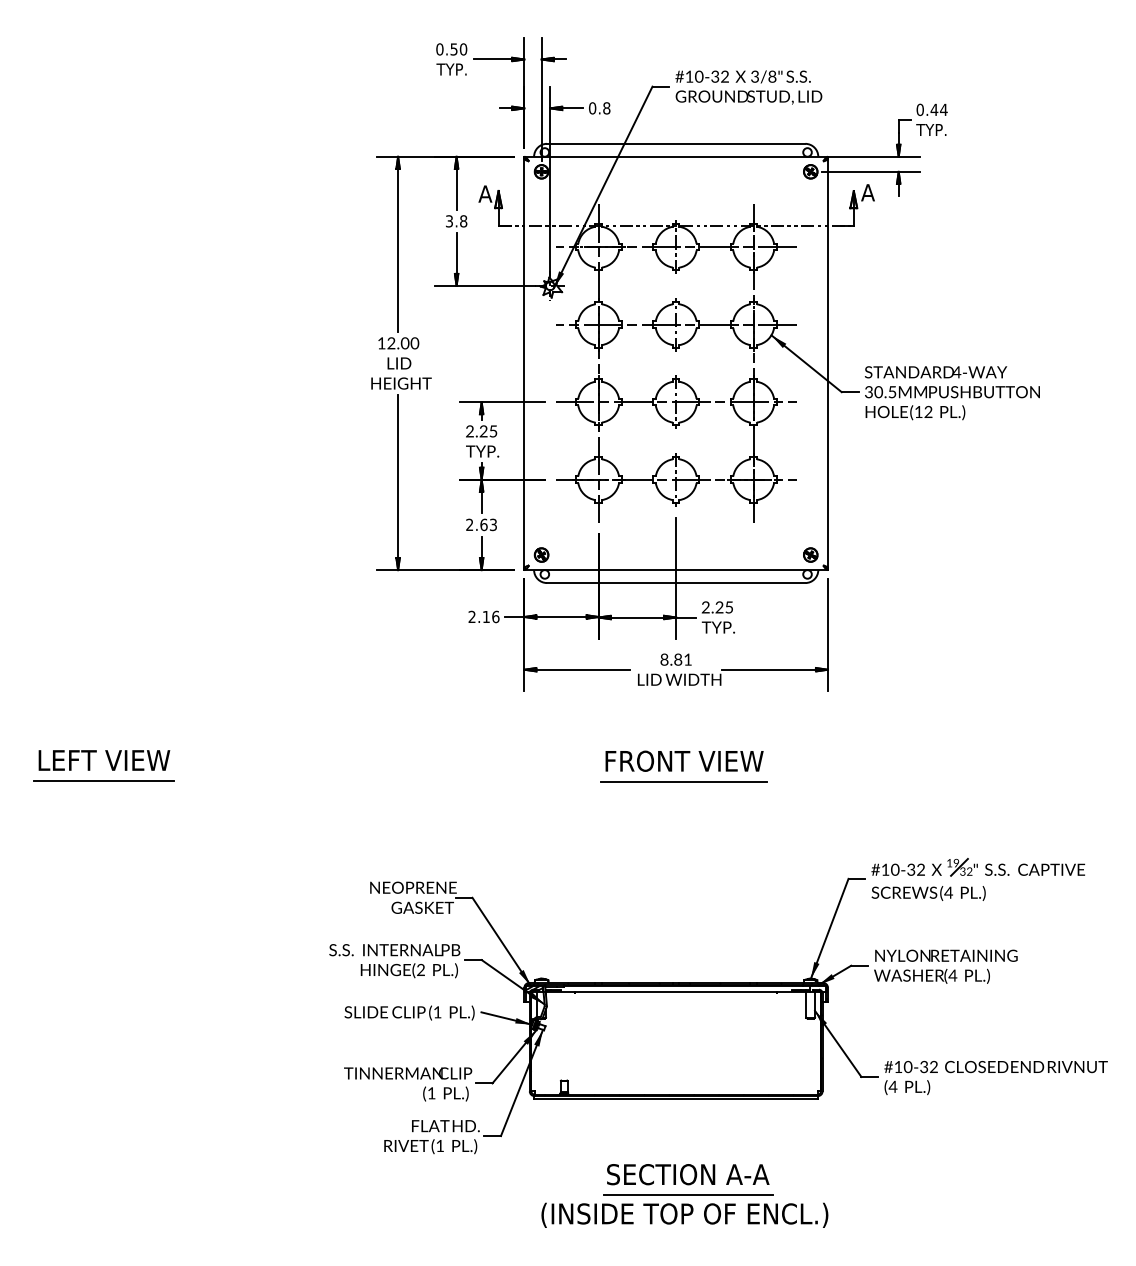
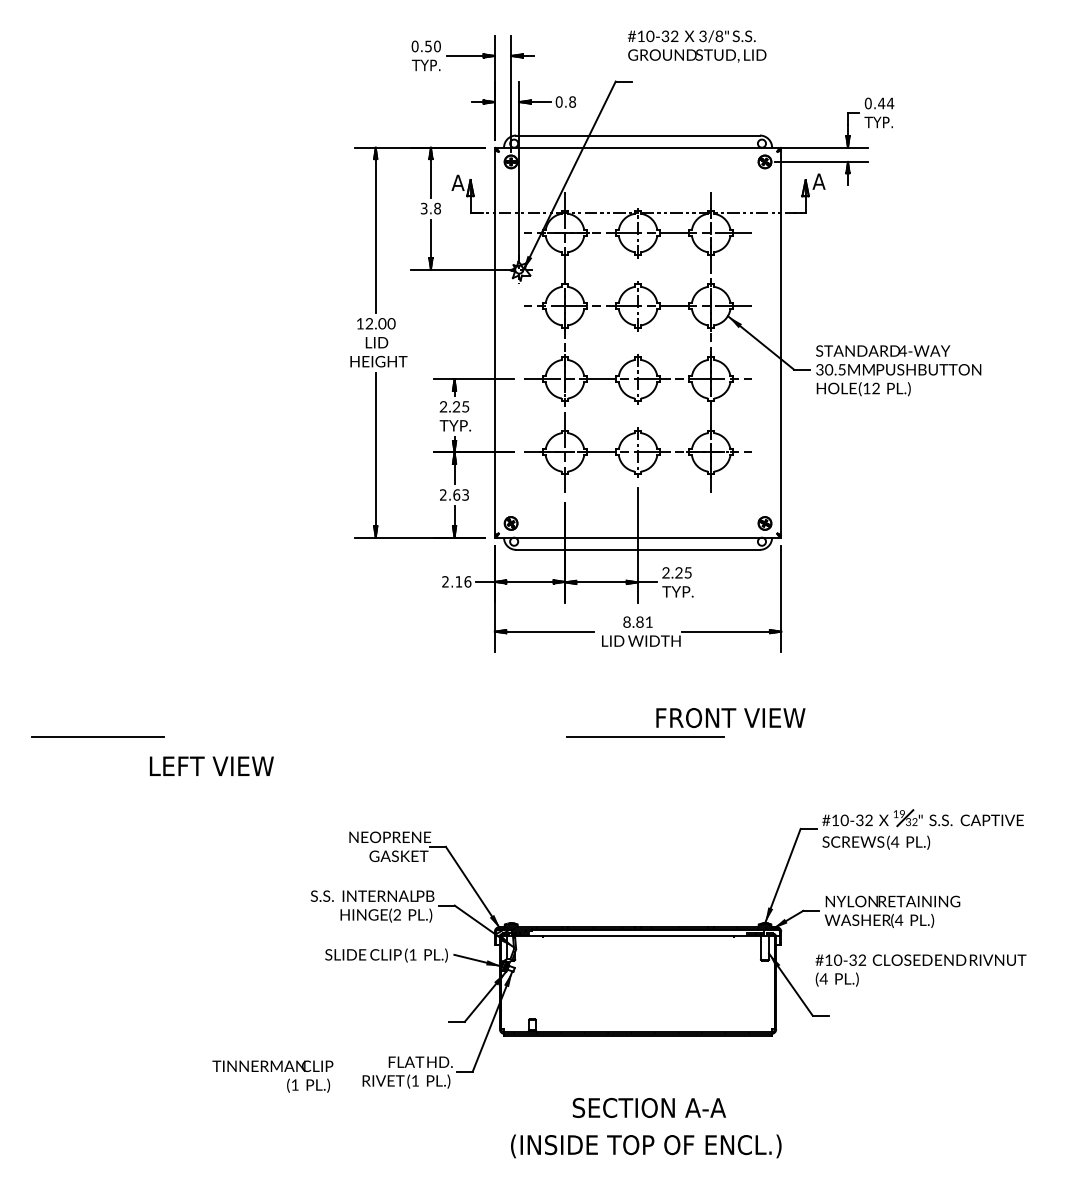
text: (748, 87) -> (696, 46), moved
text: (104, 760) -> (211, 766), moved
text: (684, 760) -> (730, 717), moved
text: (995, 1078) -> (920, 971), moved
text: (408, 1084) -> (273, 1076), moved
line: (688, 1195) -> (649, 1127), removed

